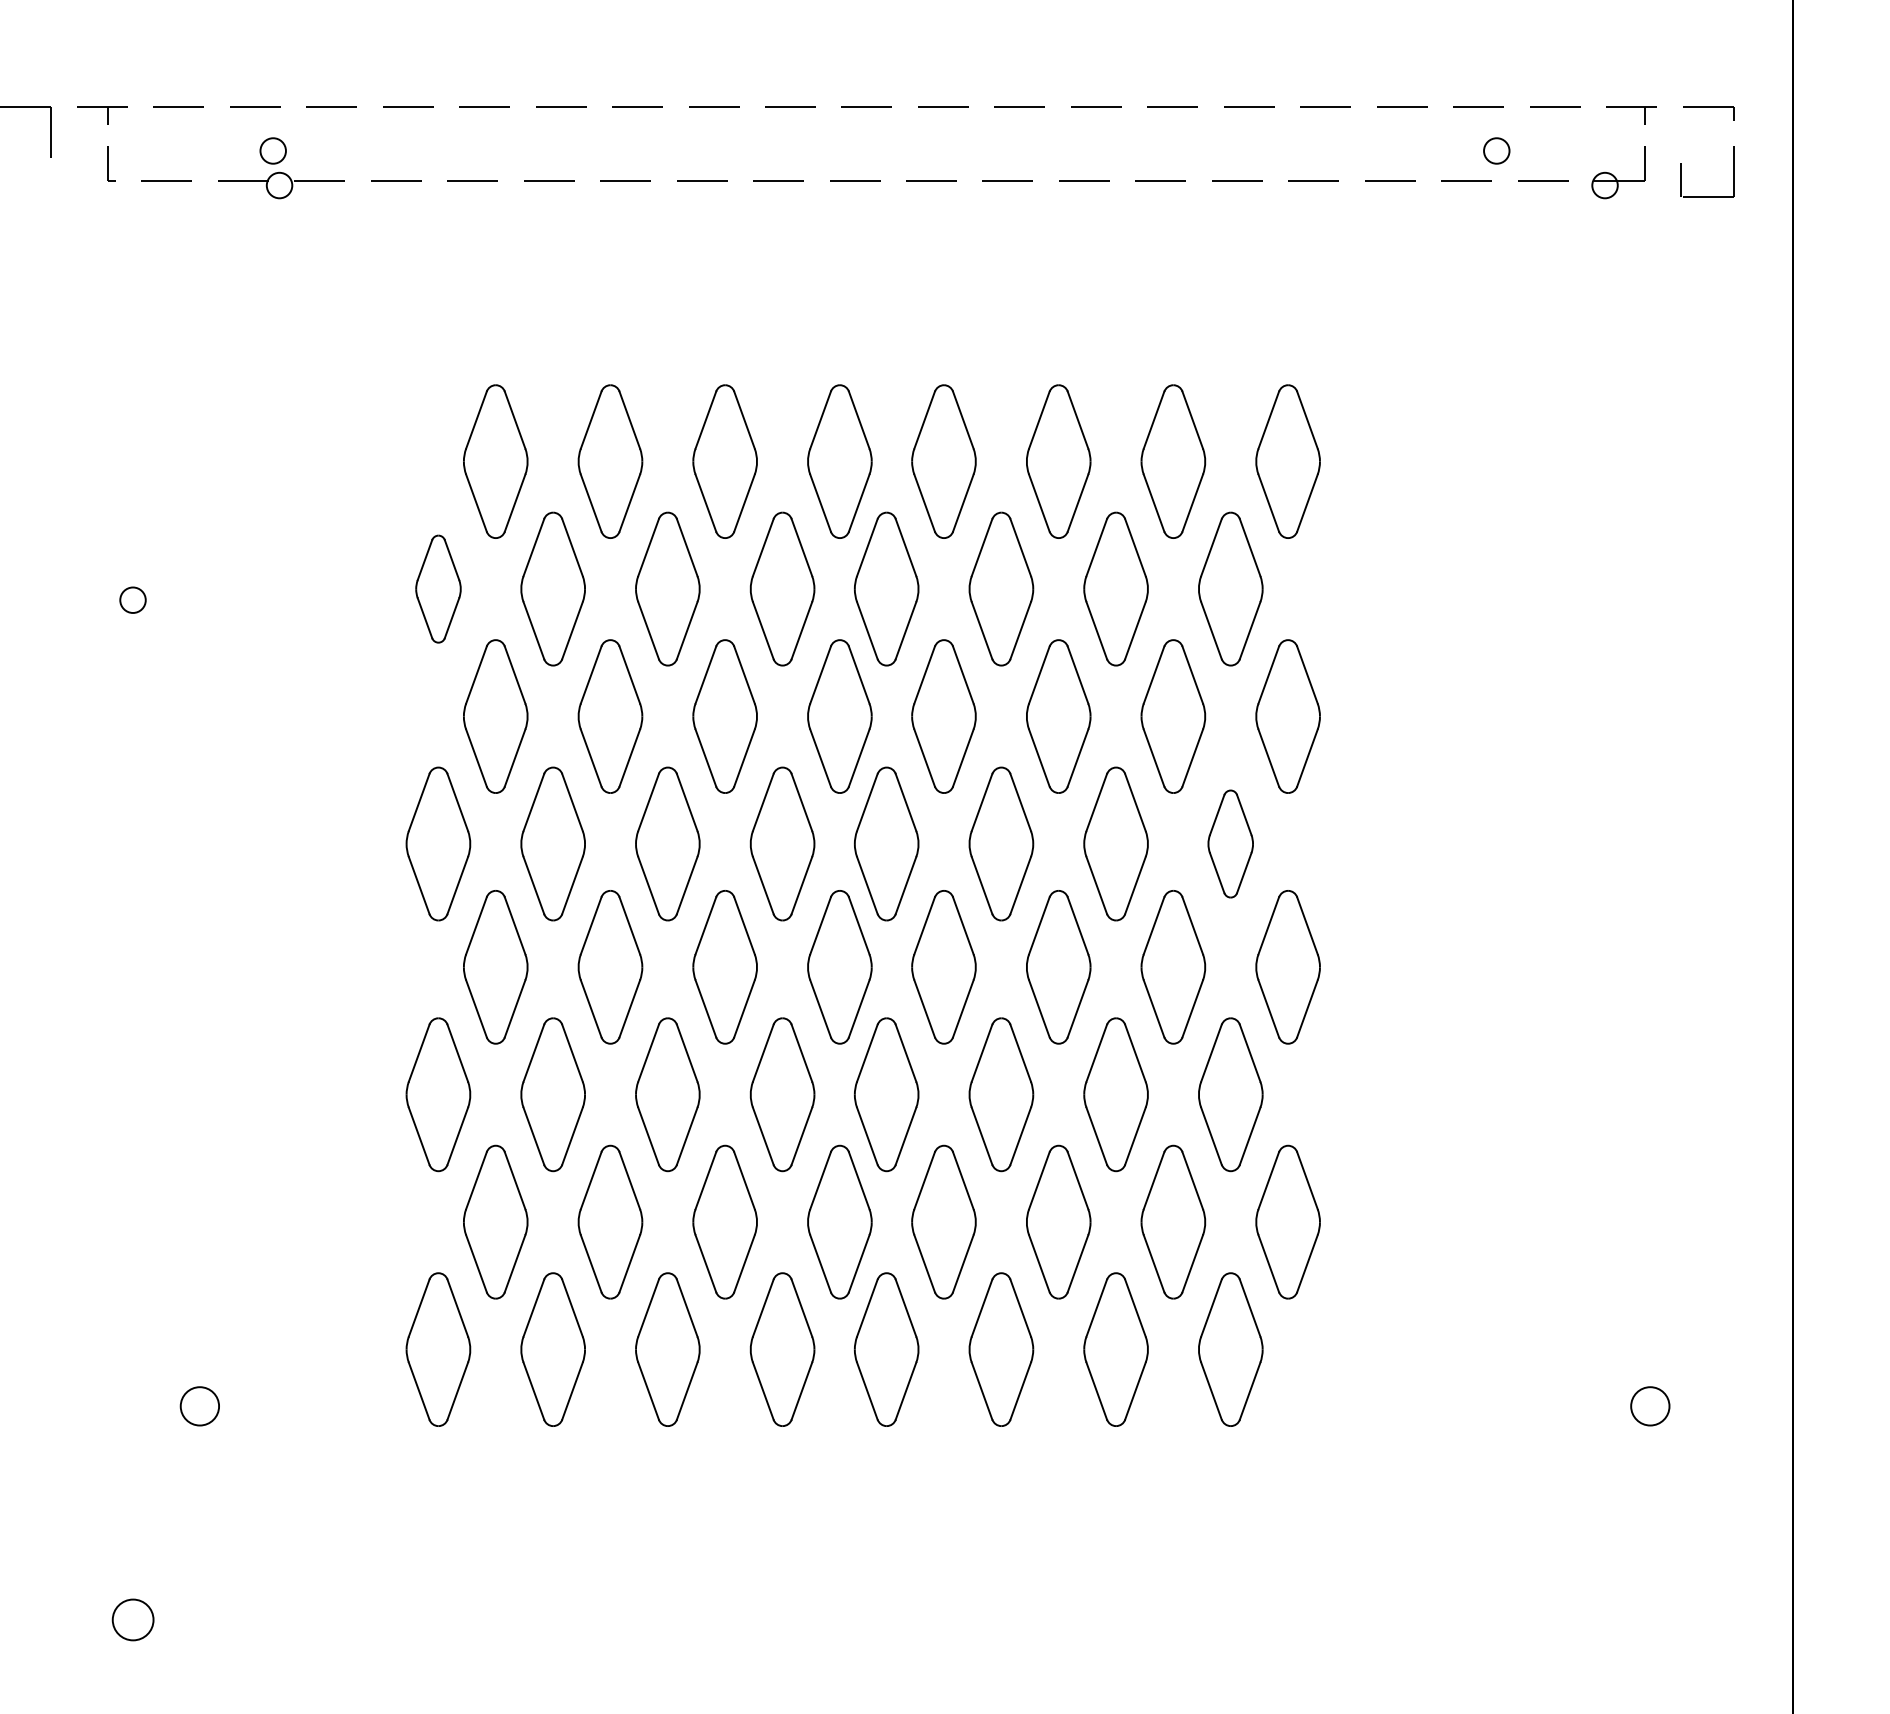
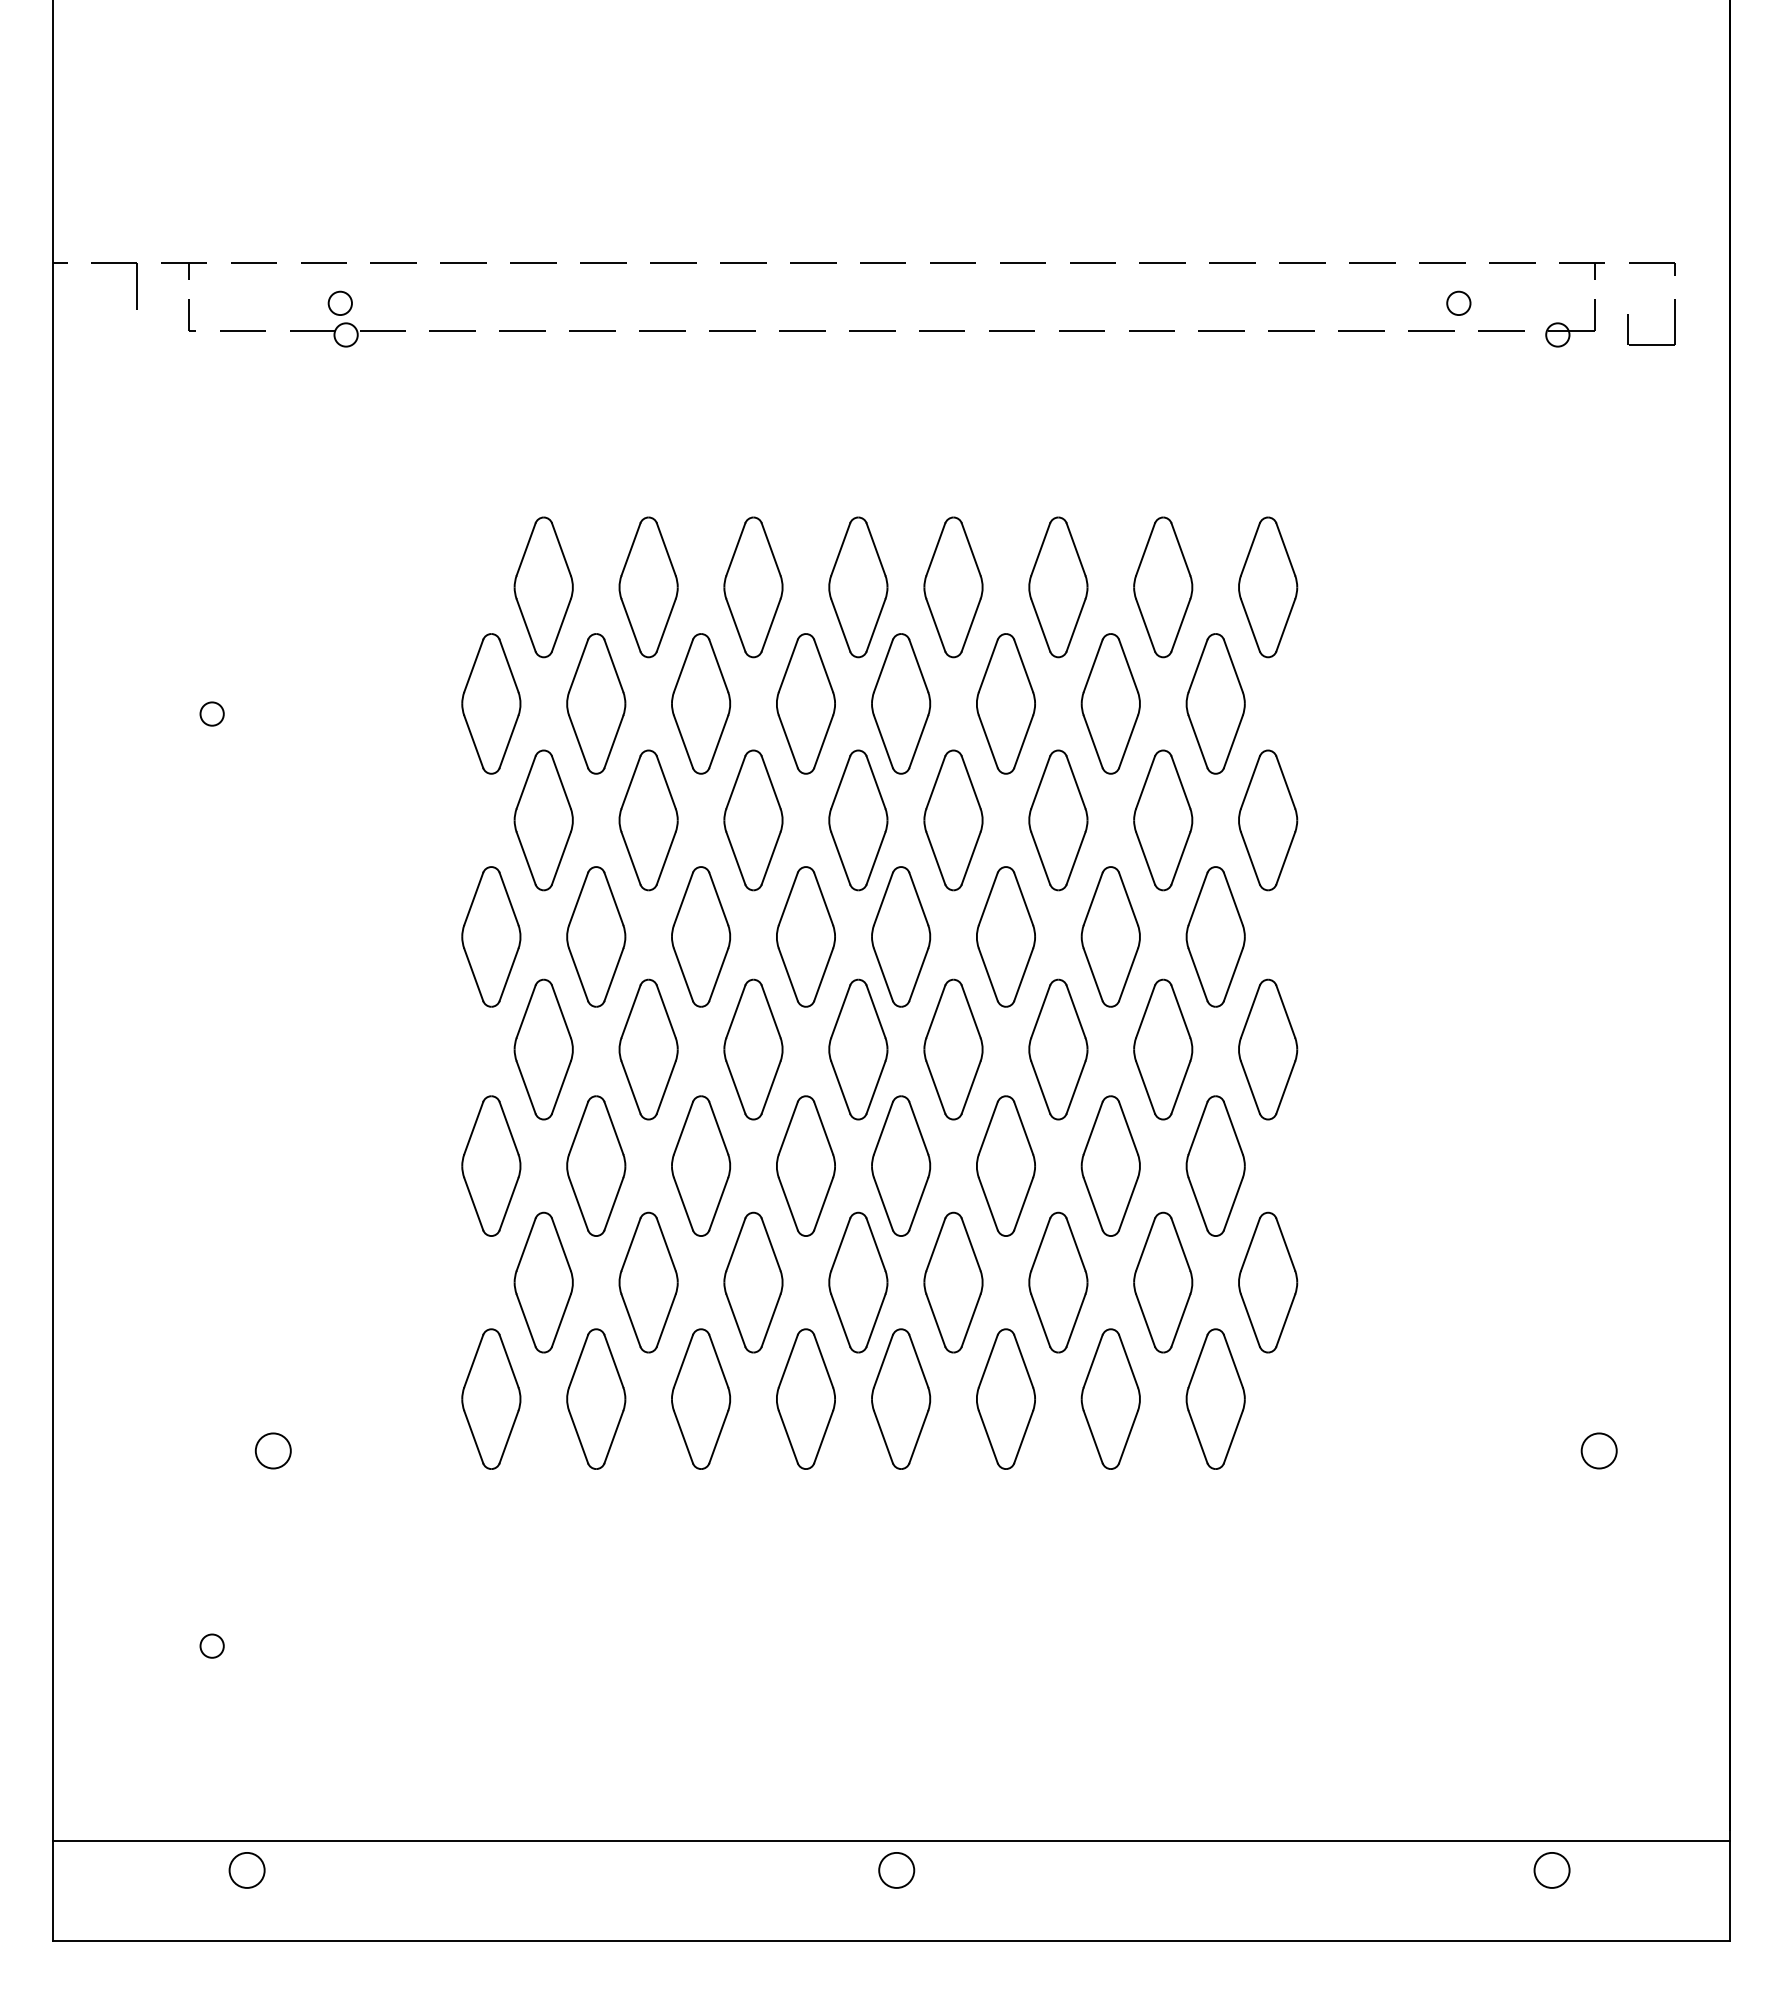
part: (438, 588) -> (491, 703), size x1.43
part: (1230, 843) -> (1215, 936), size x1.43
circle: (132, 1619) -> (211, 1645), size x0.62

